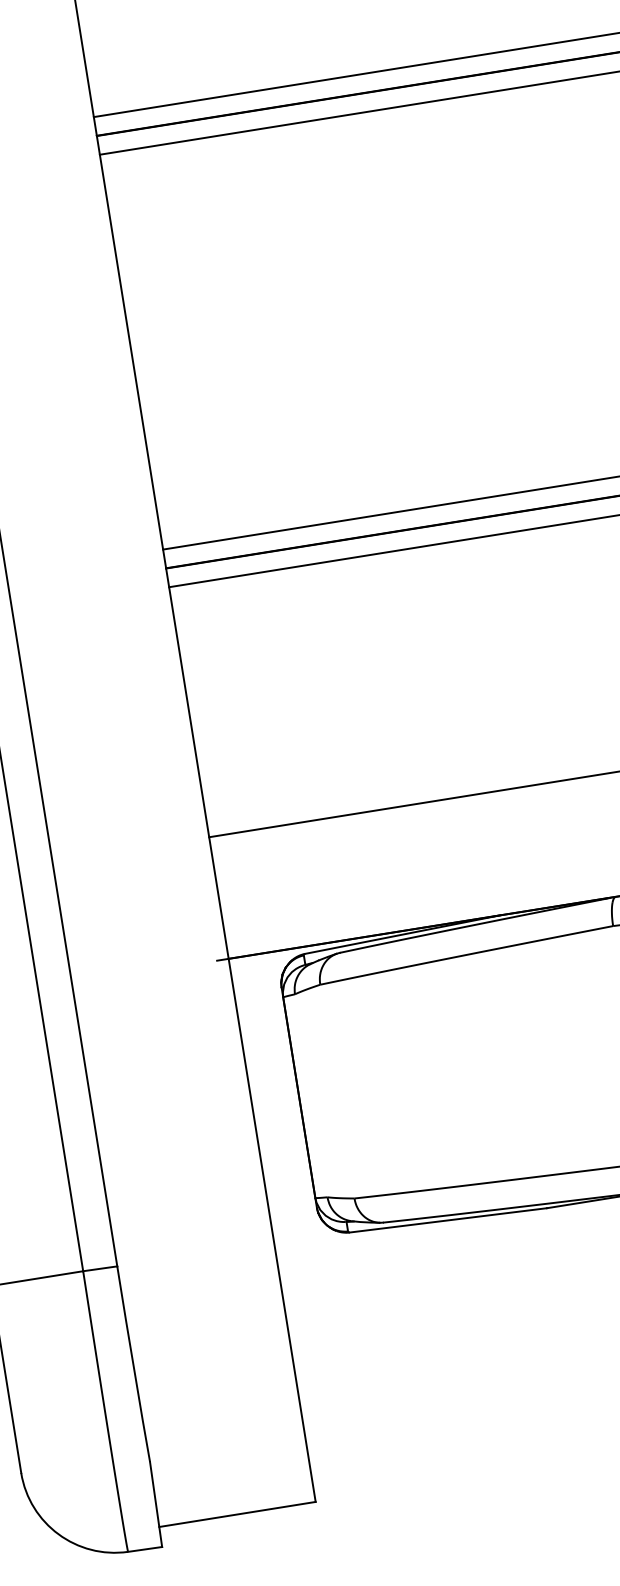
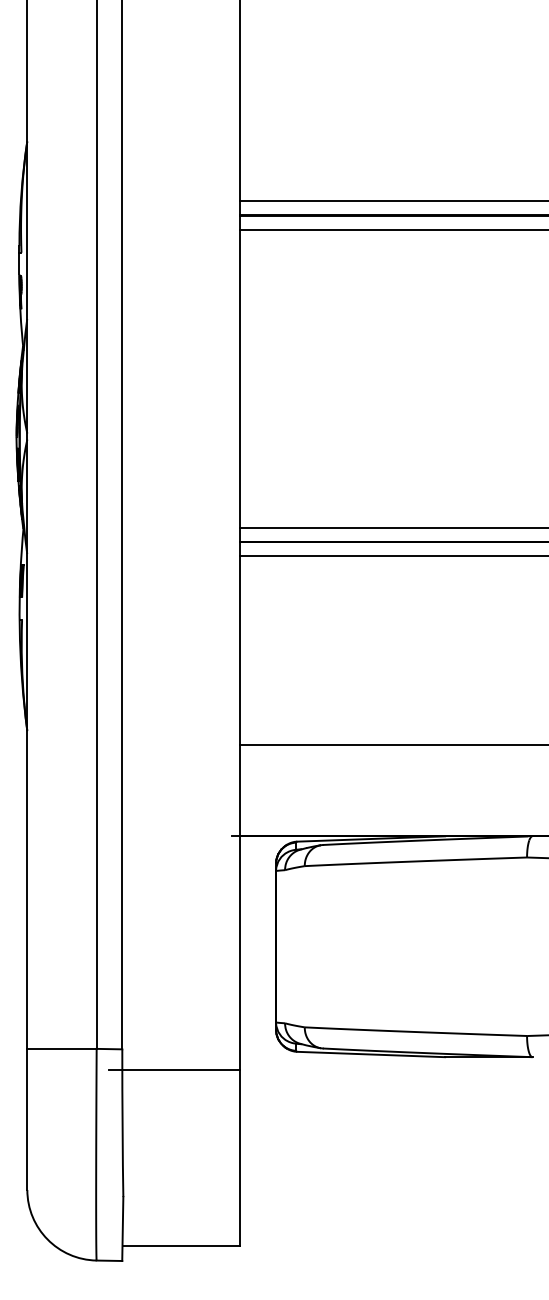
line: (190, 1282) -> (174, 1069), added

